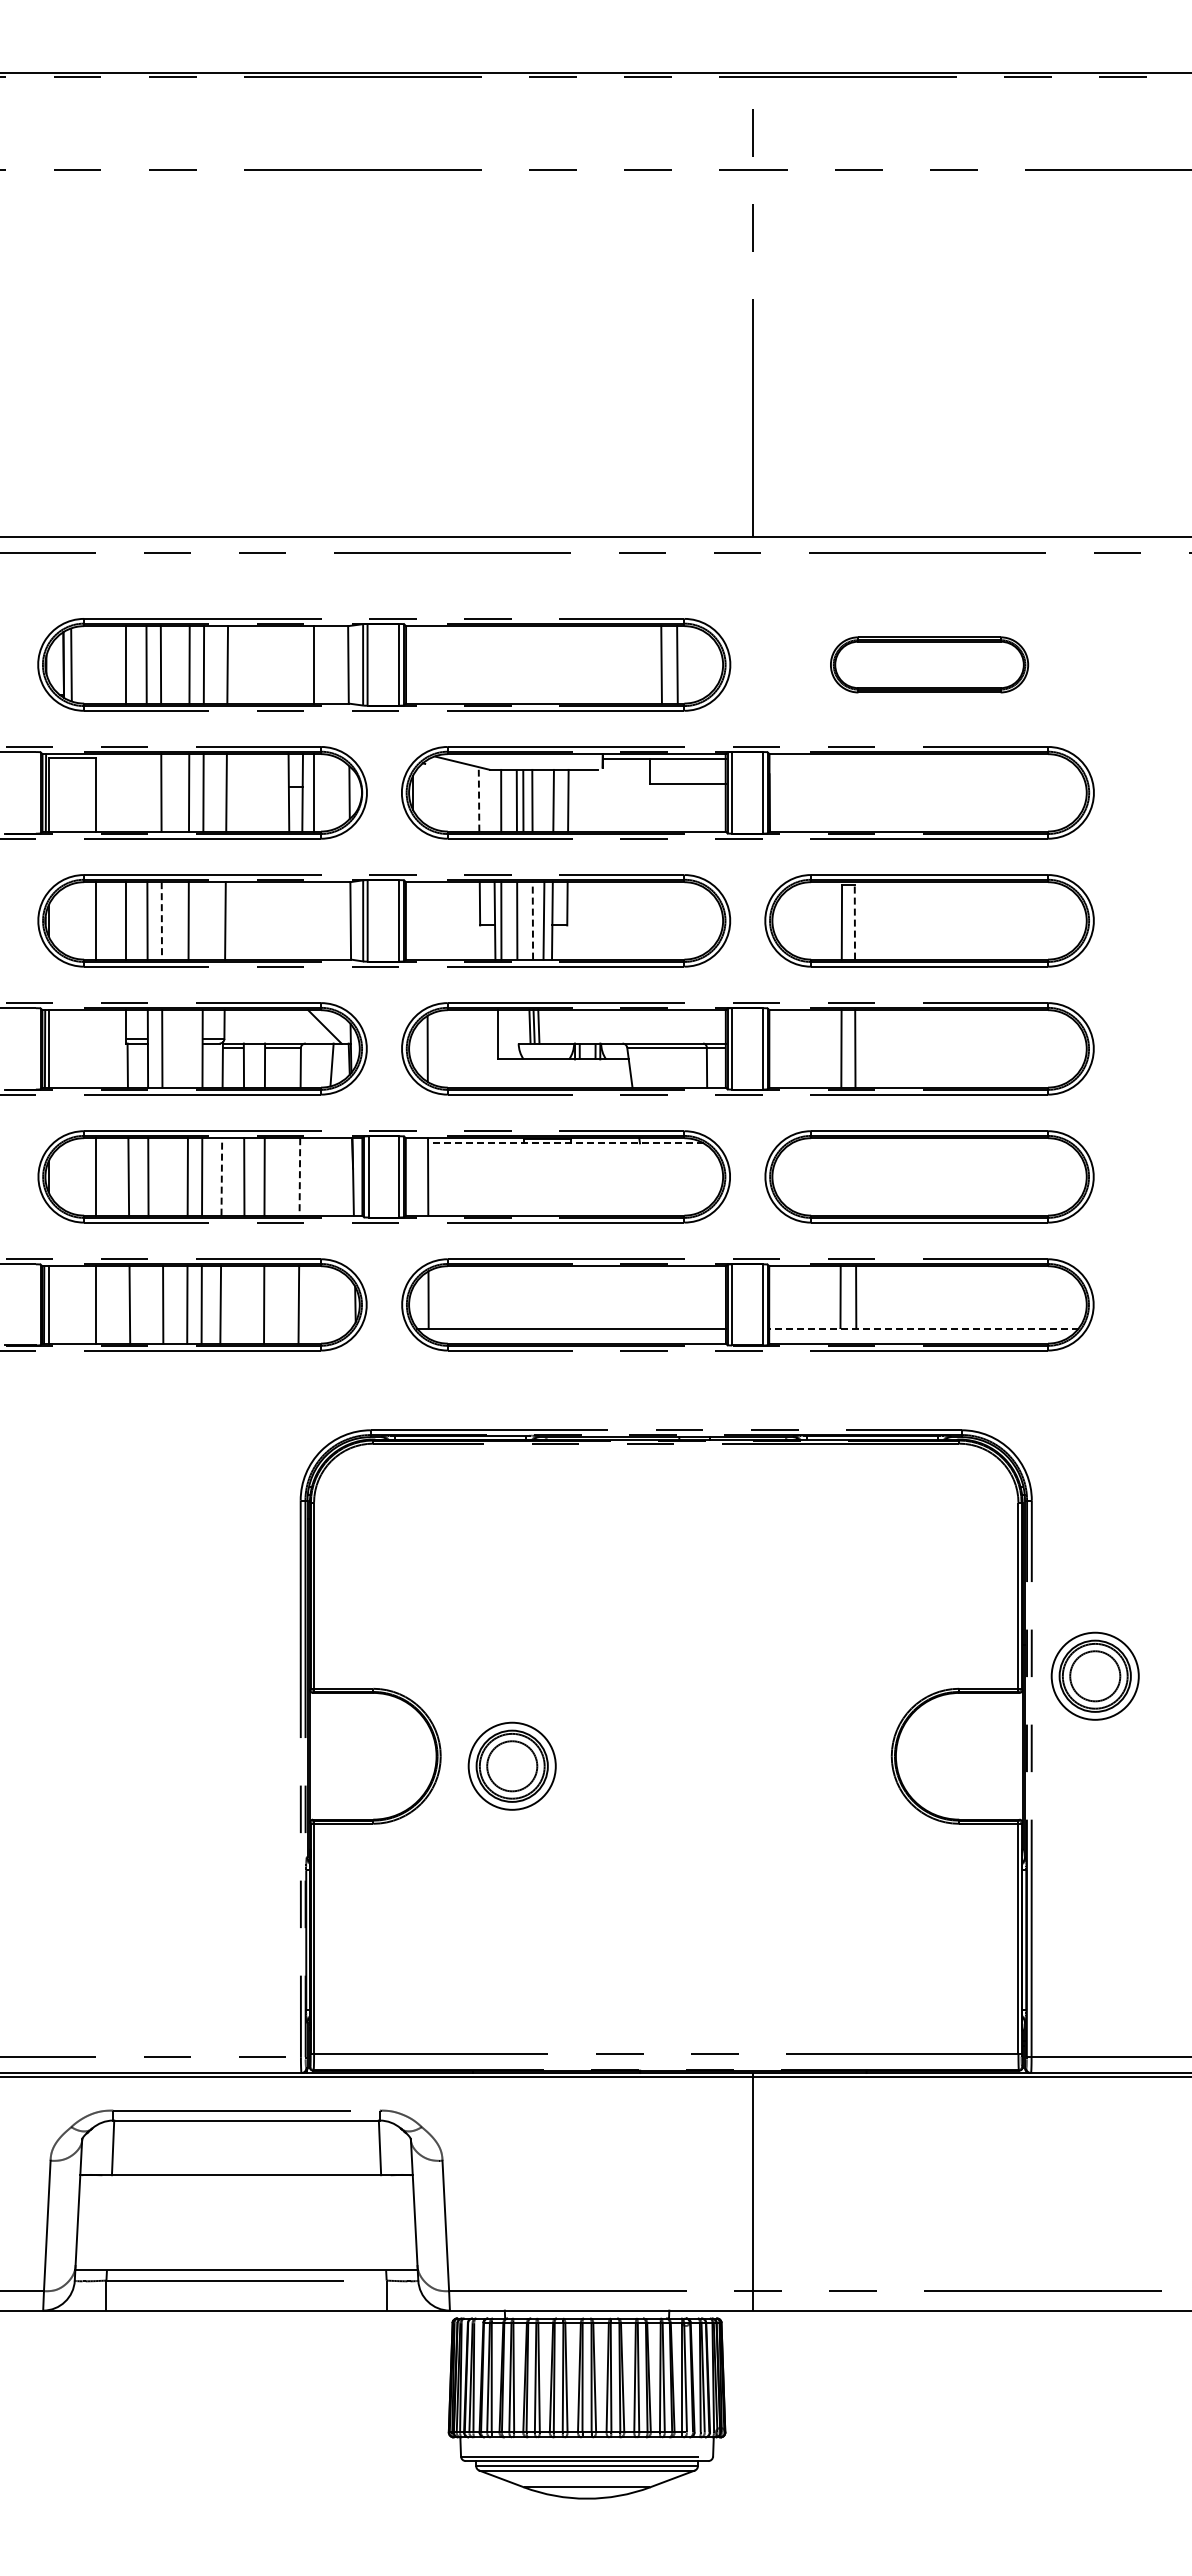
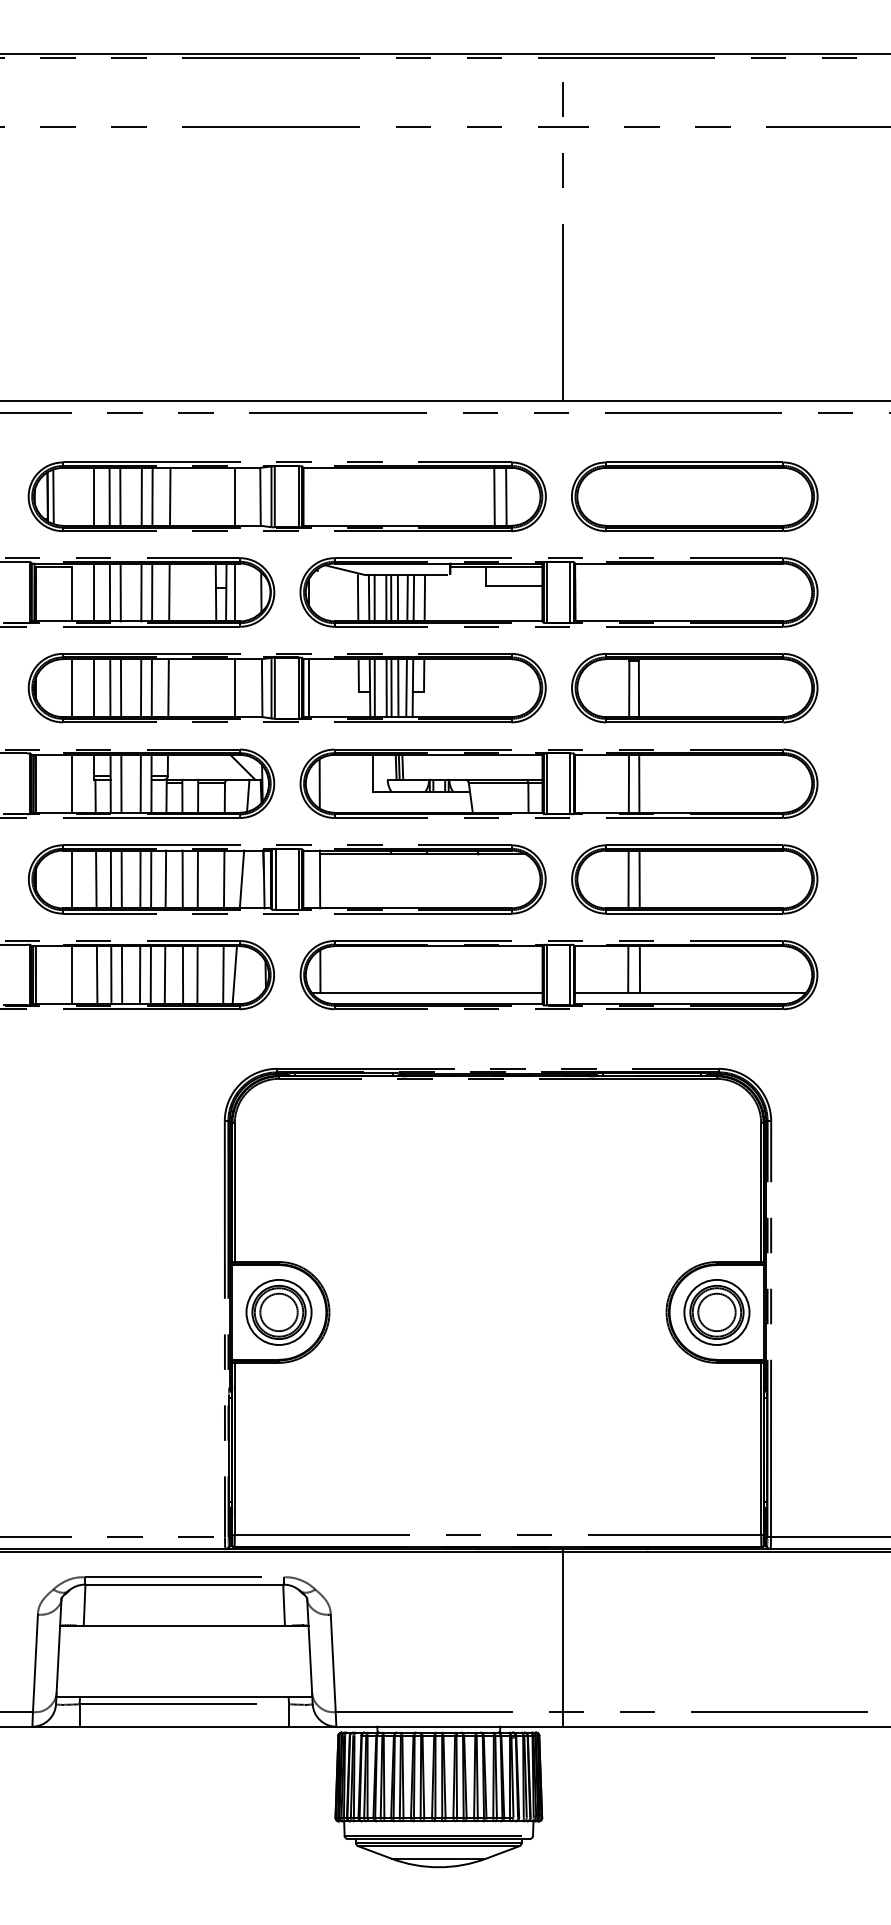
part: (929, 664) -> (694, 496), size x1.67
line: (126, 792) -> (94, 592), added
line: (146, 792) -> (109, 592), added
line: (479, 800) -> (358, 598), dashed -> solid
line: (493, 800) -> (368, 598), added
line: (544, 800) -> (407, 598), added
line: (161, 920) -> (120, 687), dashed -> solid
line: (202, 920) -> (151, 687), added
line: (313, 920) -> (234, 687), added
line: (412, 920) -> (308, 687), added
line: (523, 920) -> (391, 687), added
line: (532, 920) -> (398, 687), dashed -> solid
line: (854, 921) -> (638, 688), dashed -> solid
line: (96, 1048) -> (72, 783), added
line: (188, 1048) -> (140, 783), added
line: (565, 1143) -> (422, 854), dashed -> solid
line: (162, 1176) -> (121, 879), added
line: (221, 1176) -> (165, 879), dashed -> solid
line: (299, 1176) -> (223, 879), dashed -> solid
line: (323, 1176) -> (241, 879), added
line: (840, 1176) -> (628, 879), added
line: (855, 1176) -> (639, 879), added
line: (148, 1304) -> (111, 974), added
line: (244, 1304) -> (182, 974), added
line: (313, 1304) -> (234, 974), added
line: (923, 1328) -> (690, 992), dashed -> solid
part: (1094, 1675) -> (716, 1311), moved
part: (511, 1765) -> (278, 1311), moved

